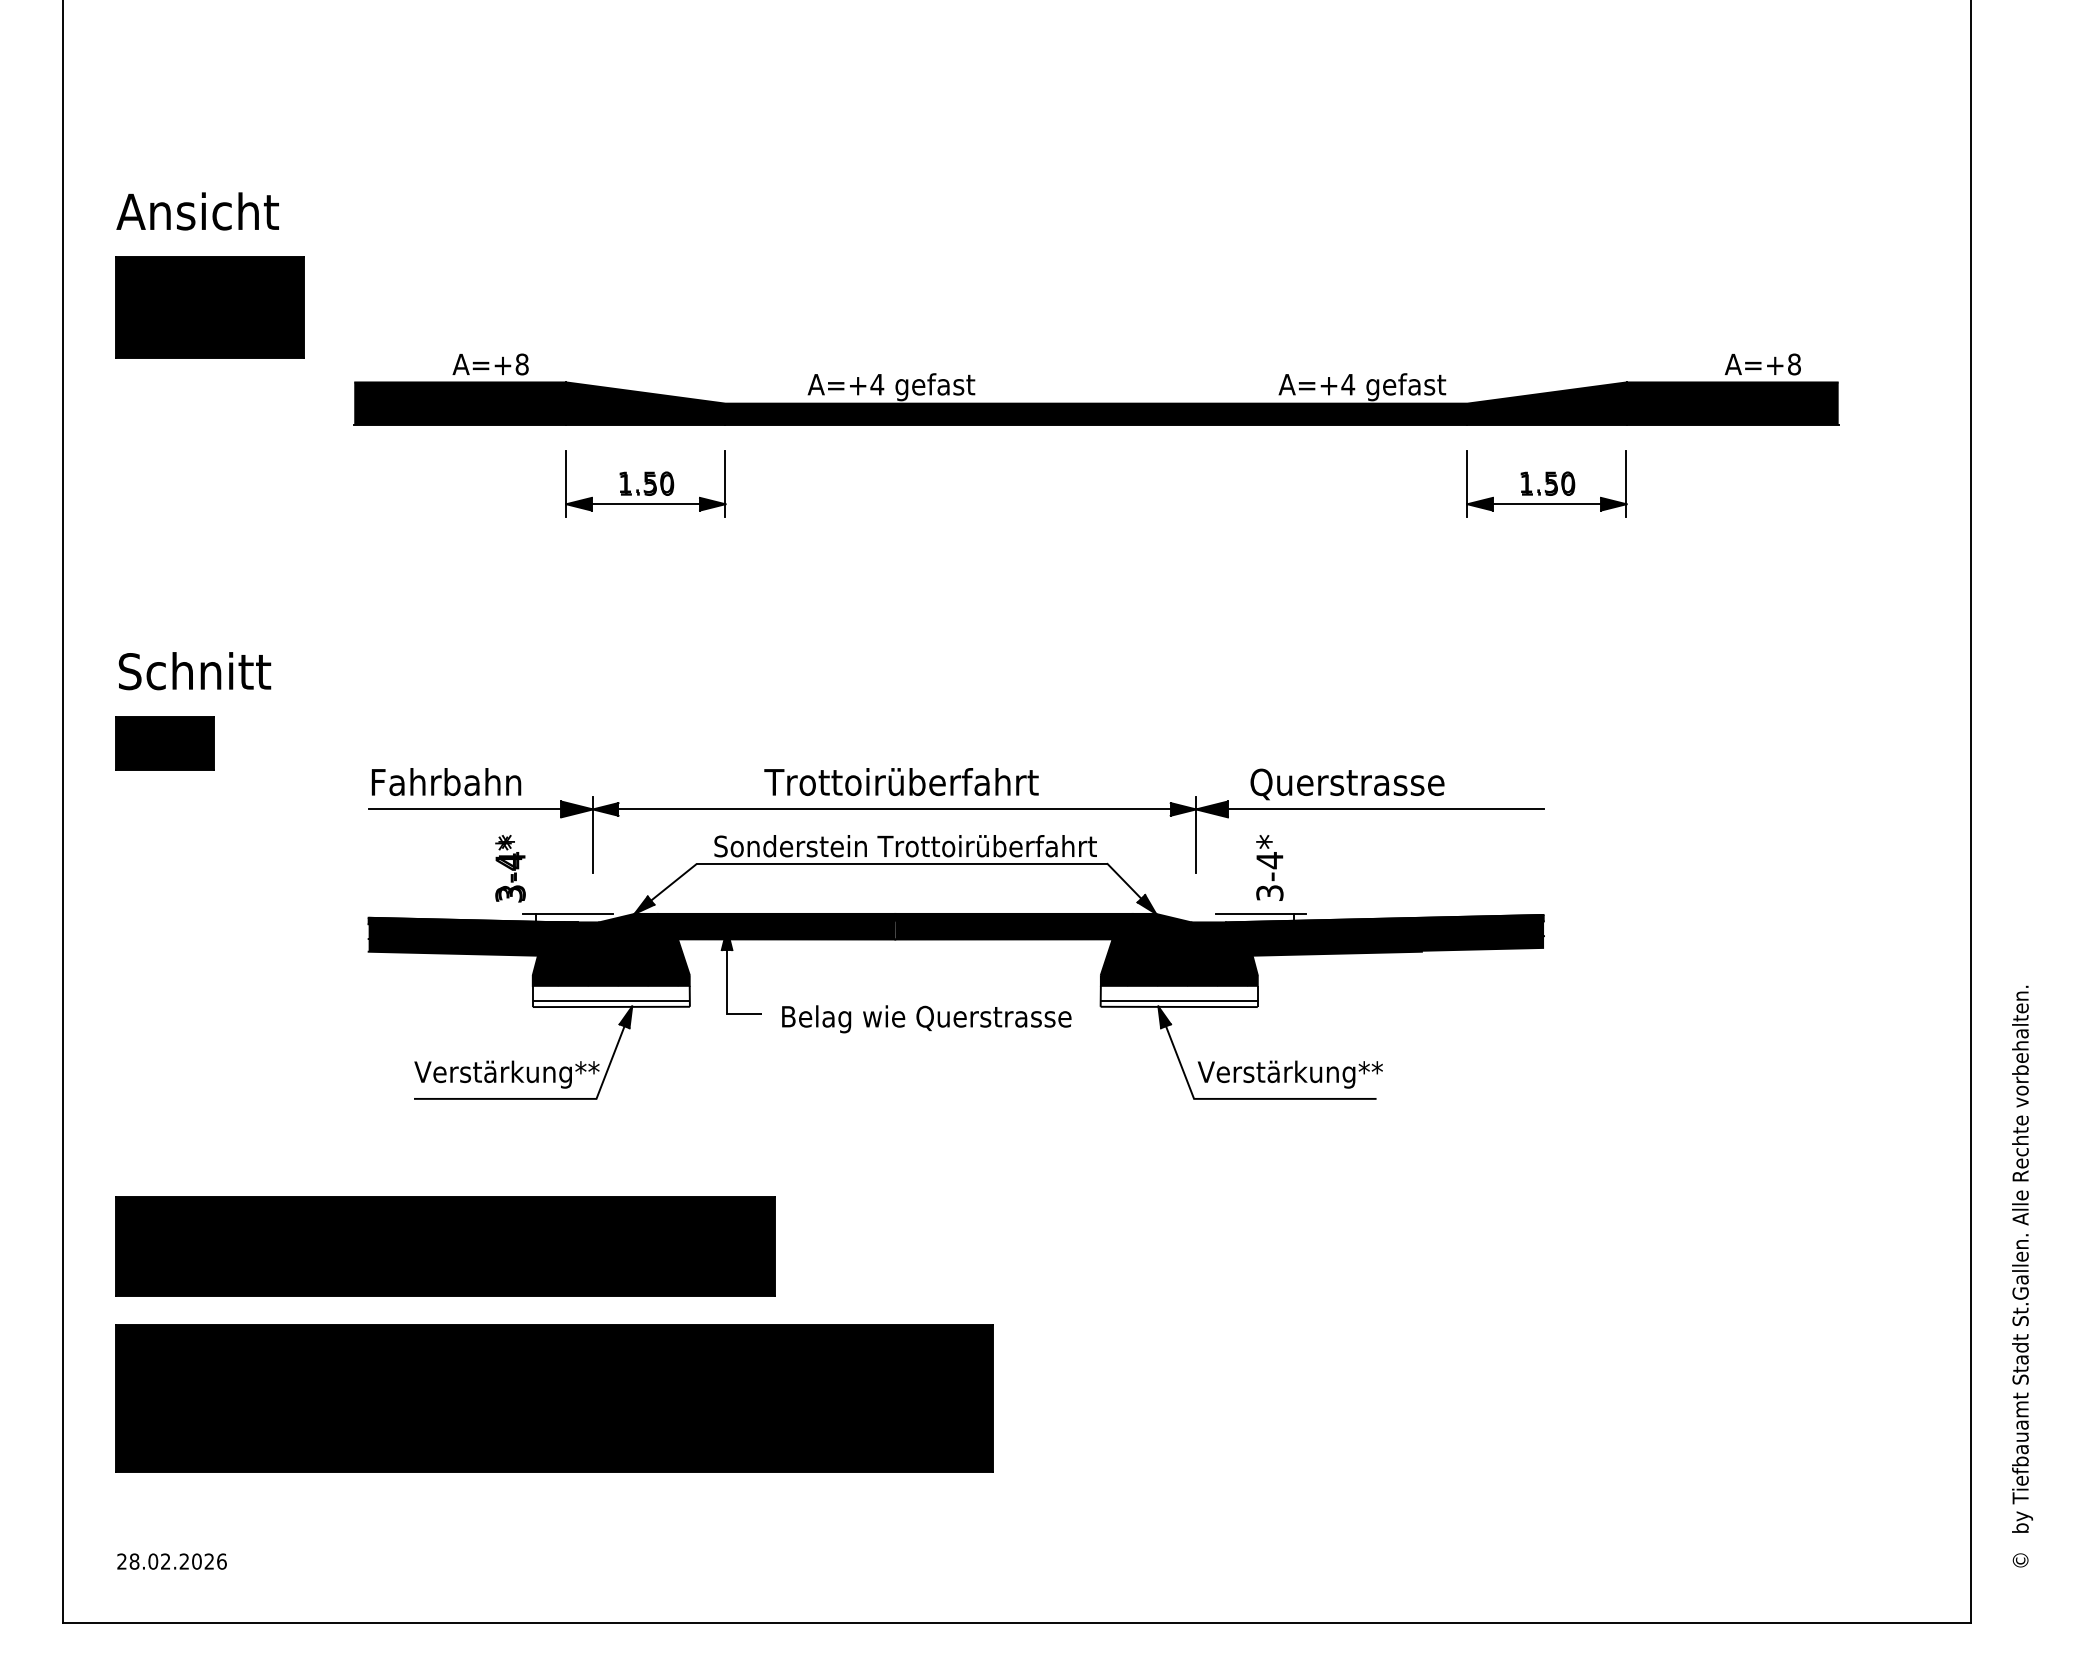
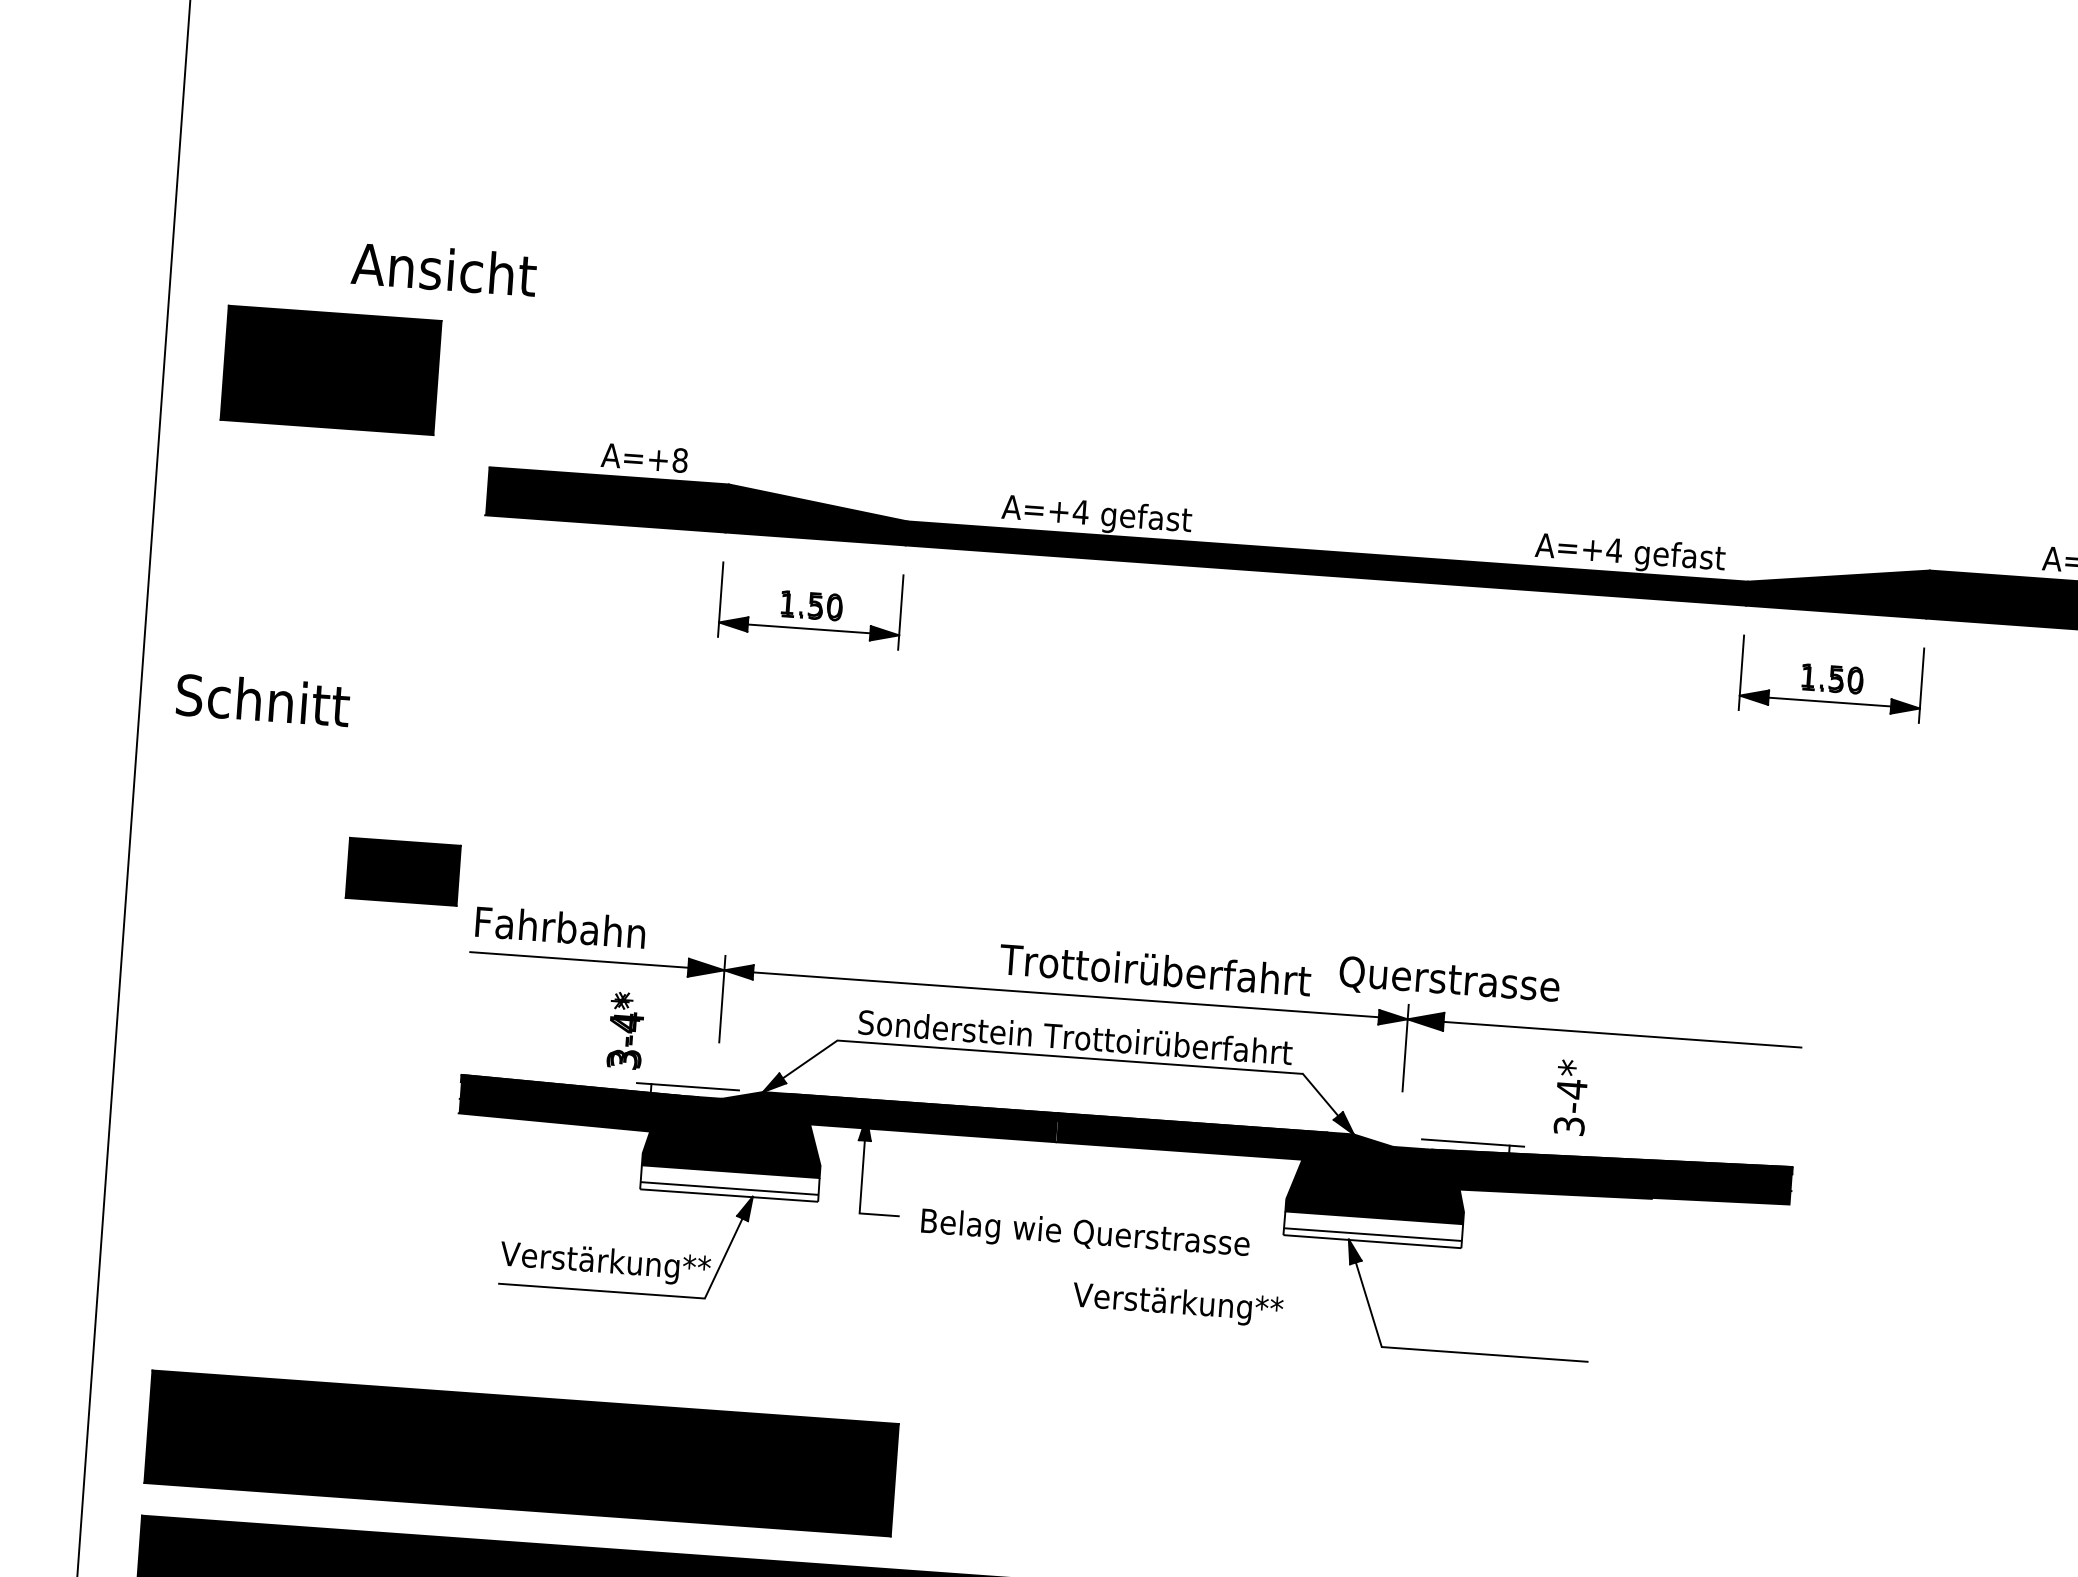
text: (197, 211) -> (443, 269), moved
text: (194, 671) -> (262, 700), moved
part: (164, 743) -> (402, 872), moved
text: (901, 781) -> (1155, 969), moved
text: (1347, 784) -> (1449, 981), moved
text: (1269, 867) -> (1570, 1097), moved
text: (1289, 1074) -> (1176, 1304), moved

